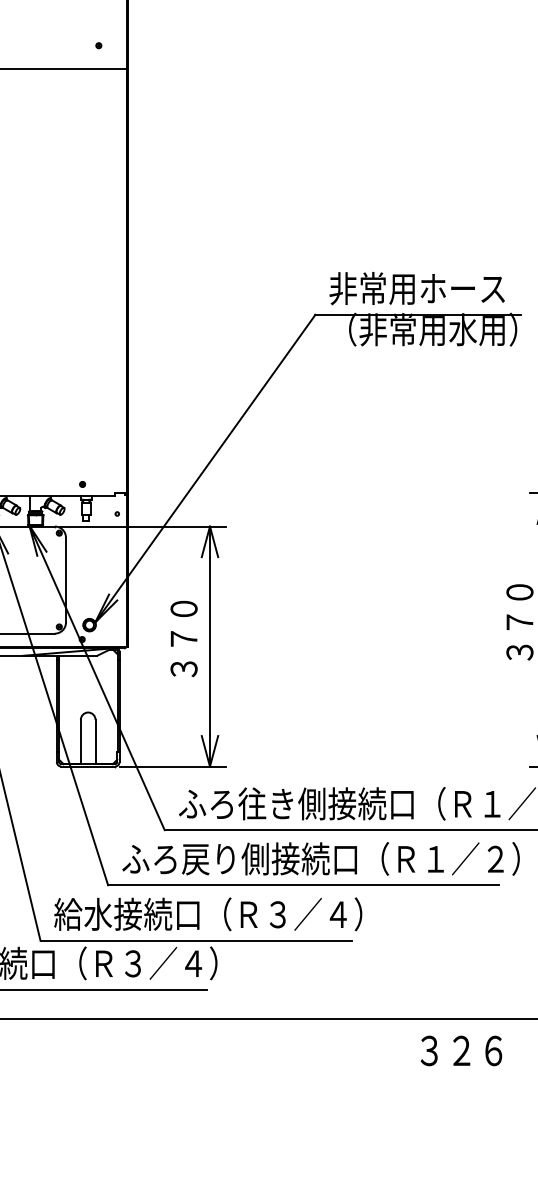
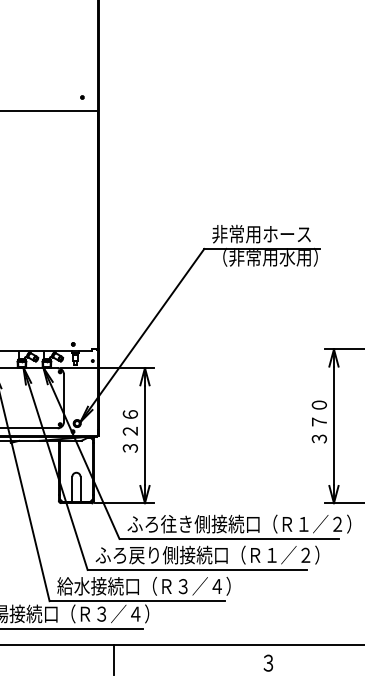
text: (182, 623) -> (129, 422), ３７０ -> ３２６
line: (154, 1046) -> (113, 660), added
text: (477, 1049) -> (295, 662), ３２６ -> ３

